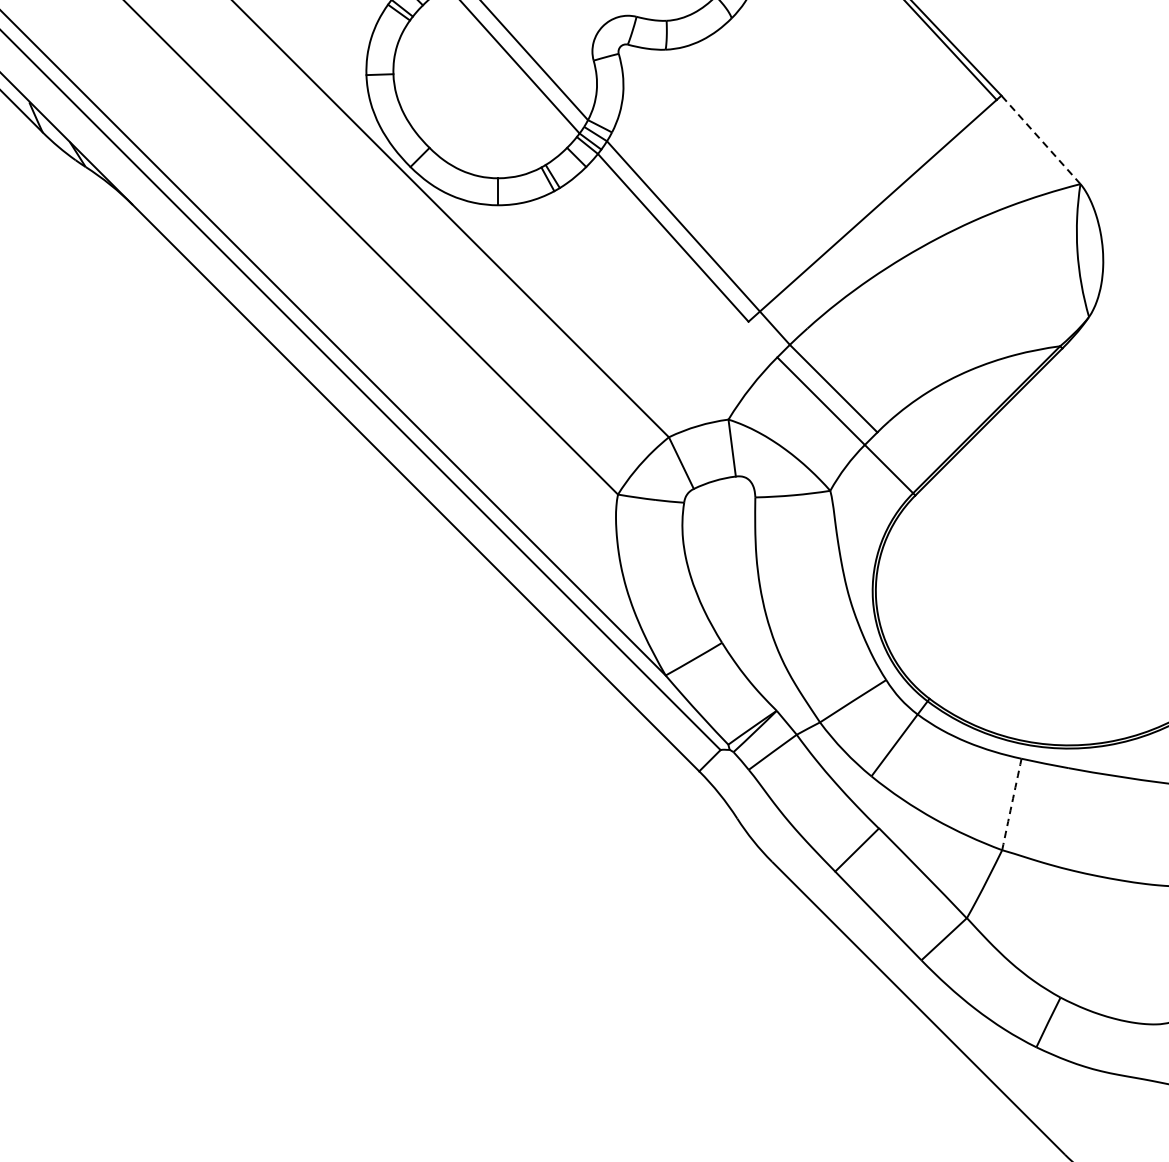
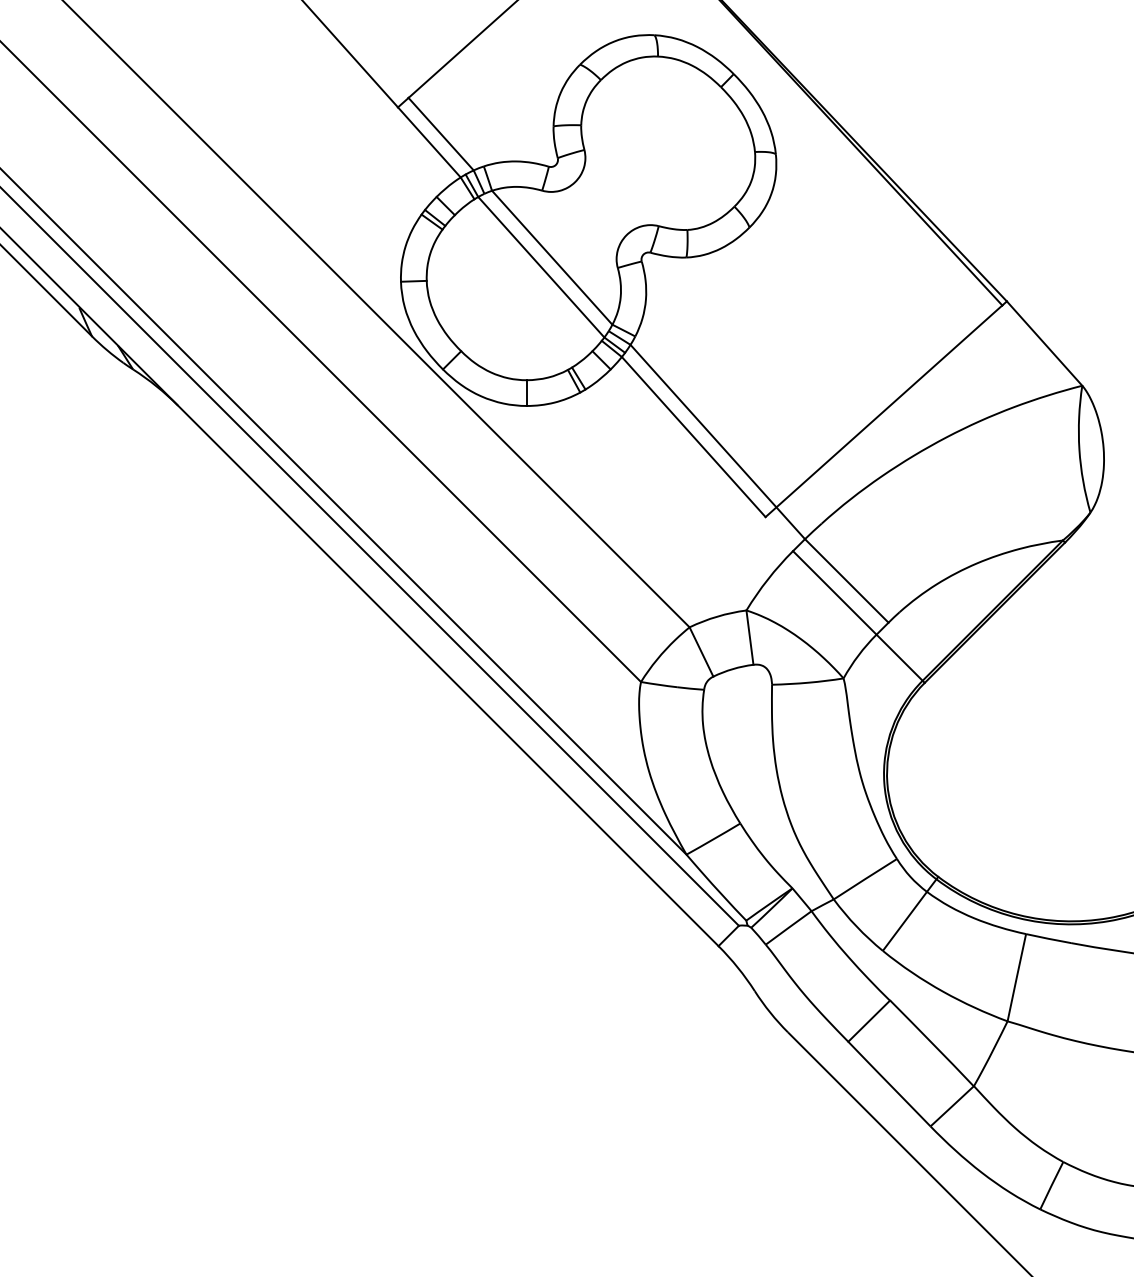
line: (1040, 139) -> (1044, 343), dashed -> solid
arc: (1011, 804) -> (1016, 977), dashed -> solid

